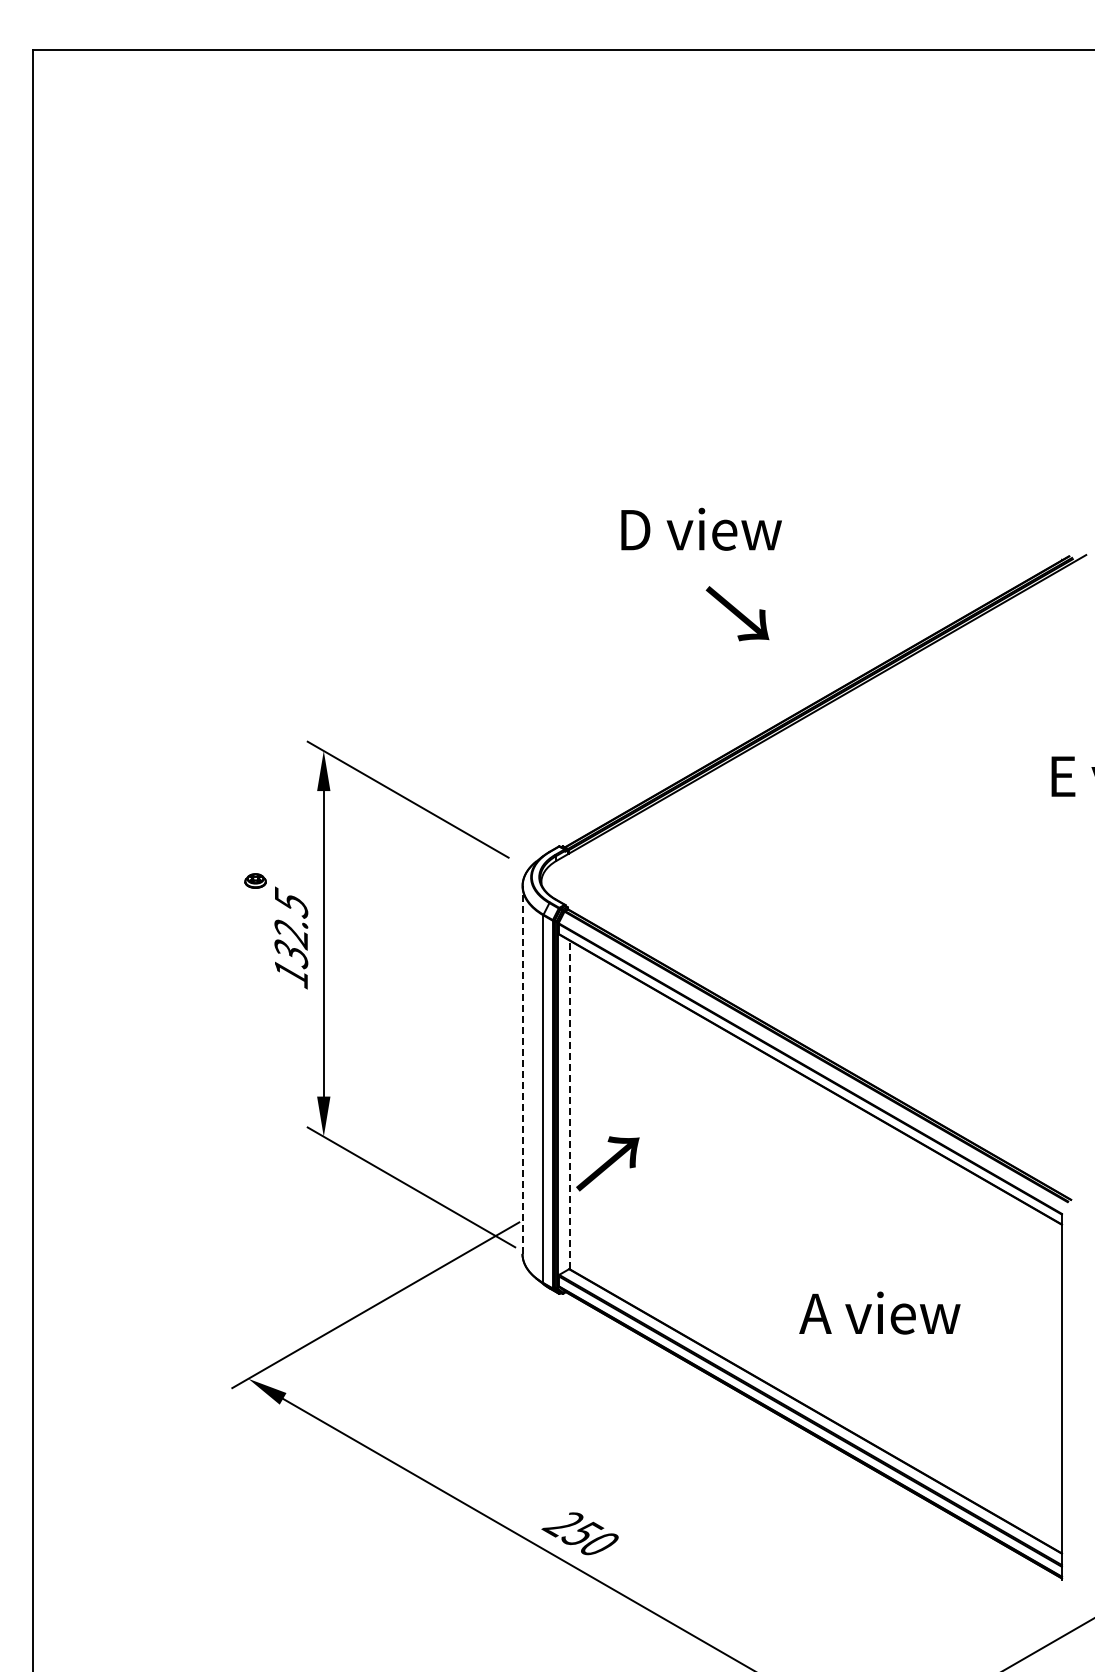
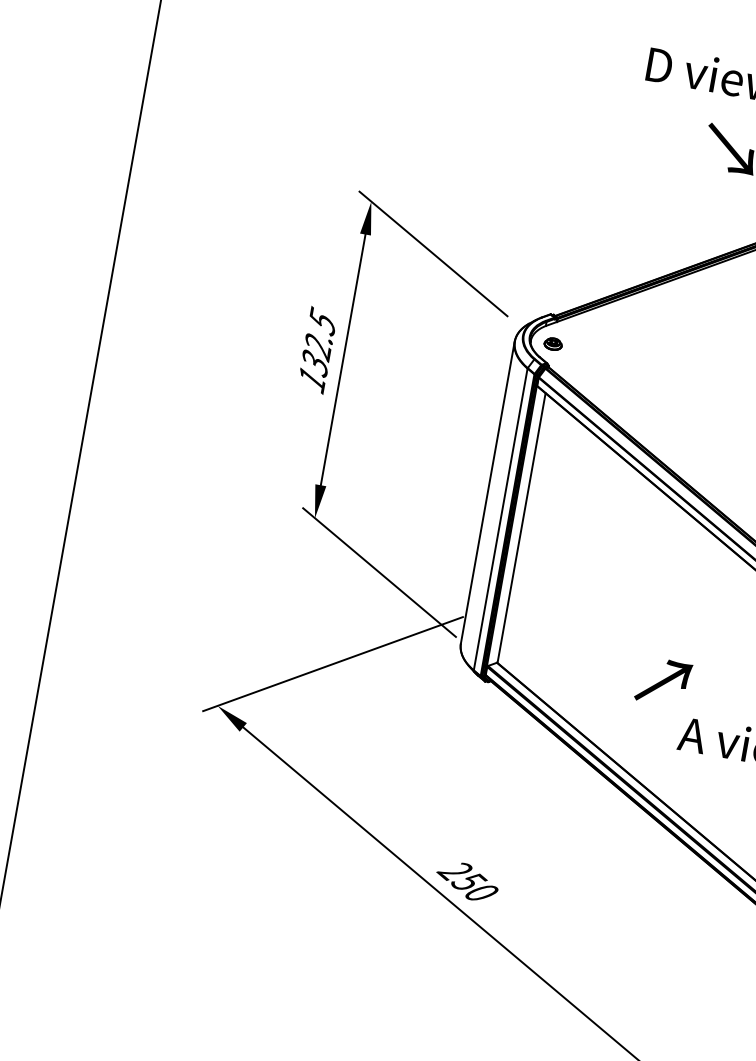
part: (255, 880) -> (553, 343), moved
line: (522, 1070) -> (487, 492), dashed -> solid
line: (569, 1104) -> (521, 527), dashed -> solid
text: (607, 1163) -> (663, 681), moved

